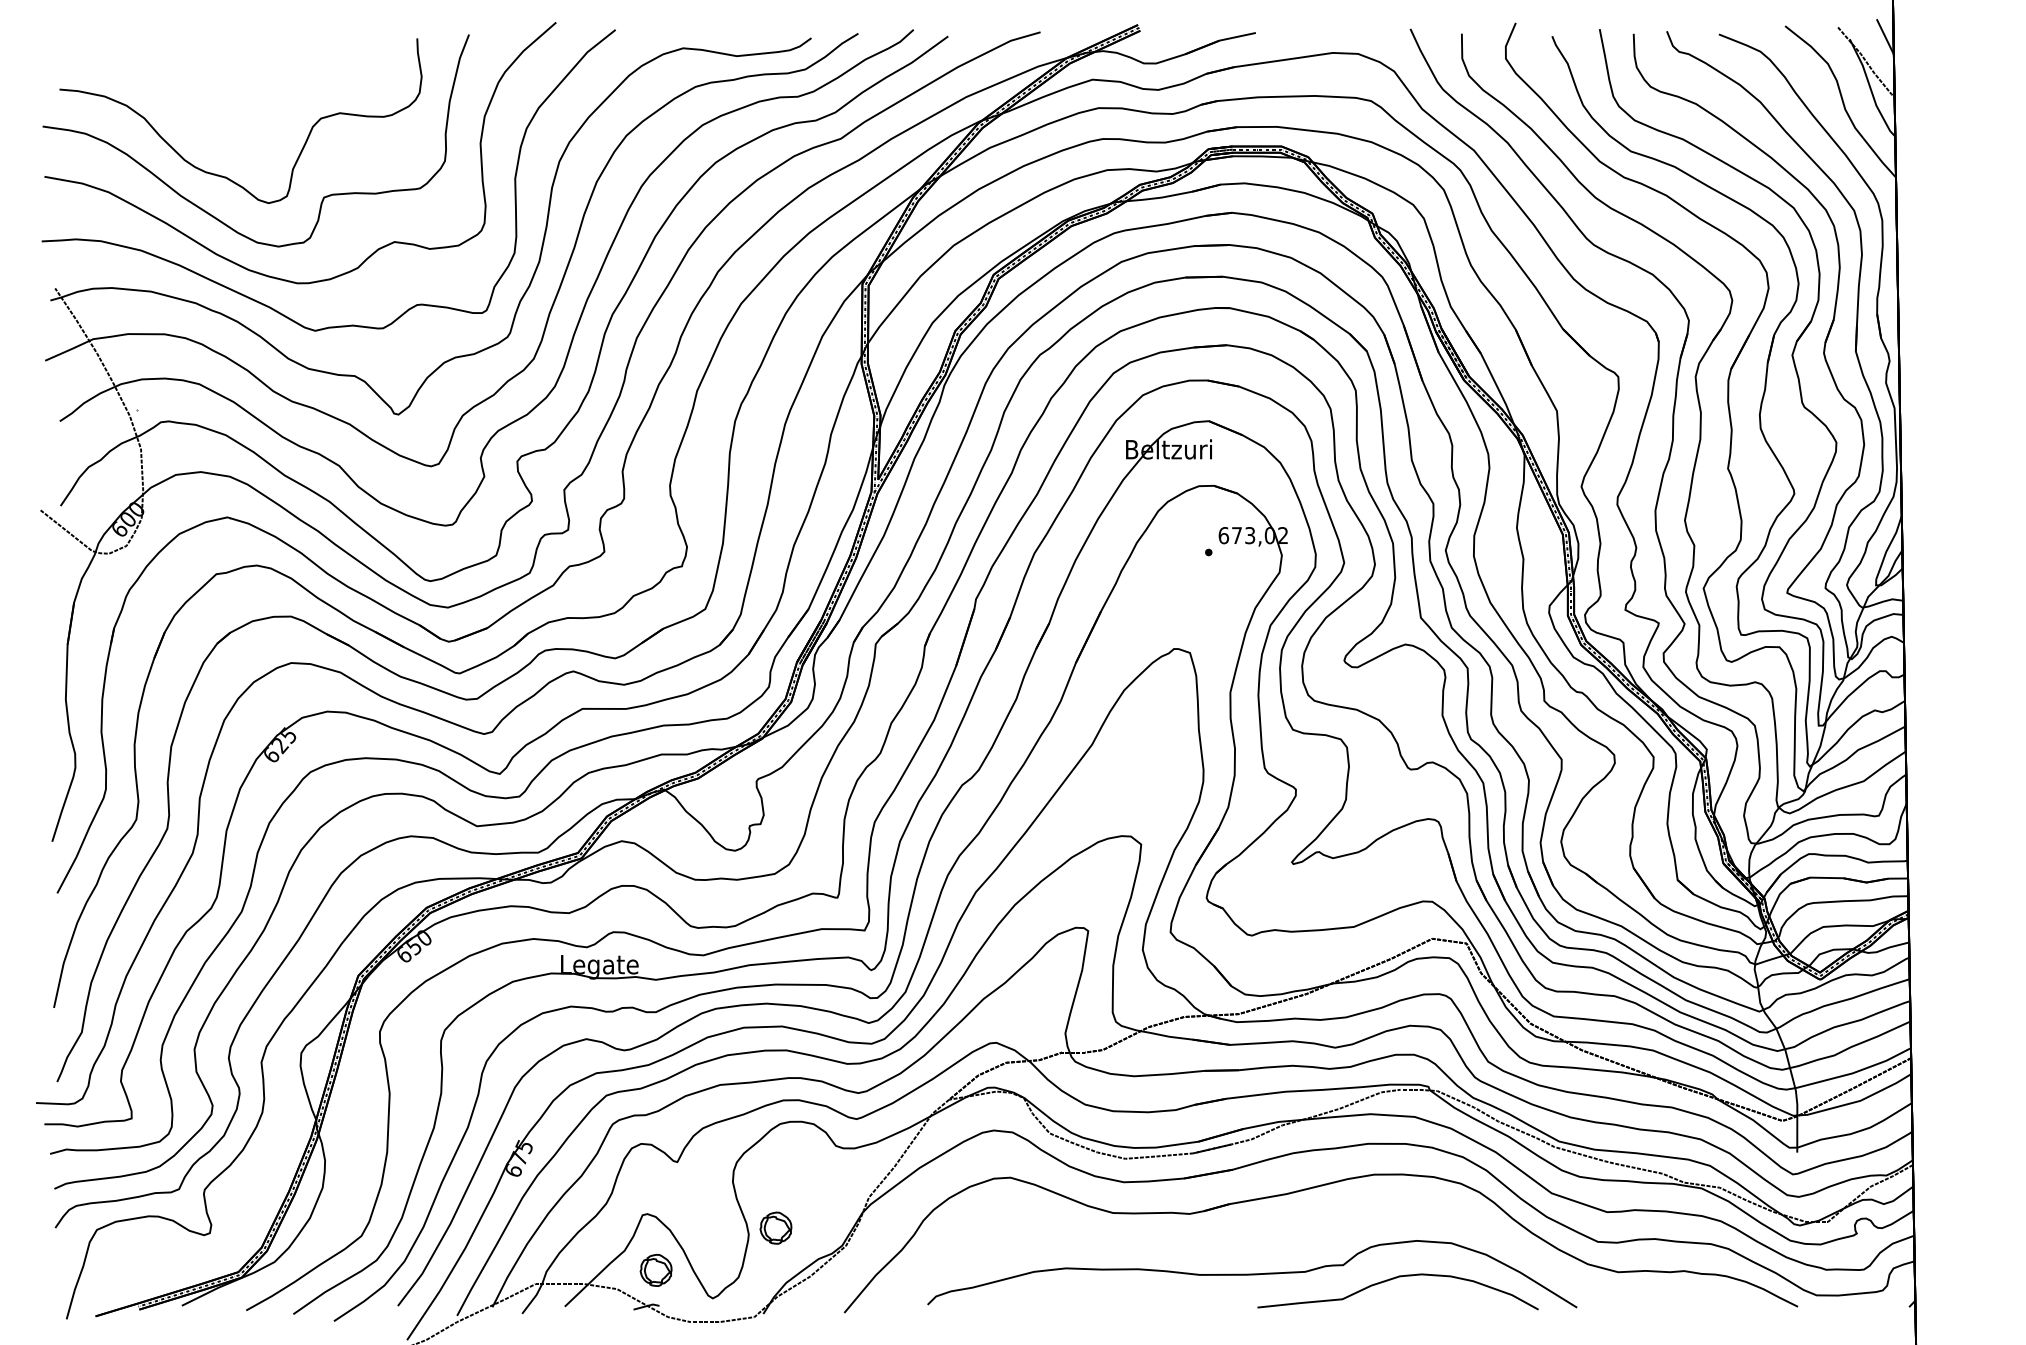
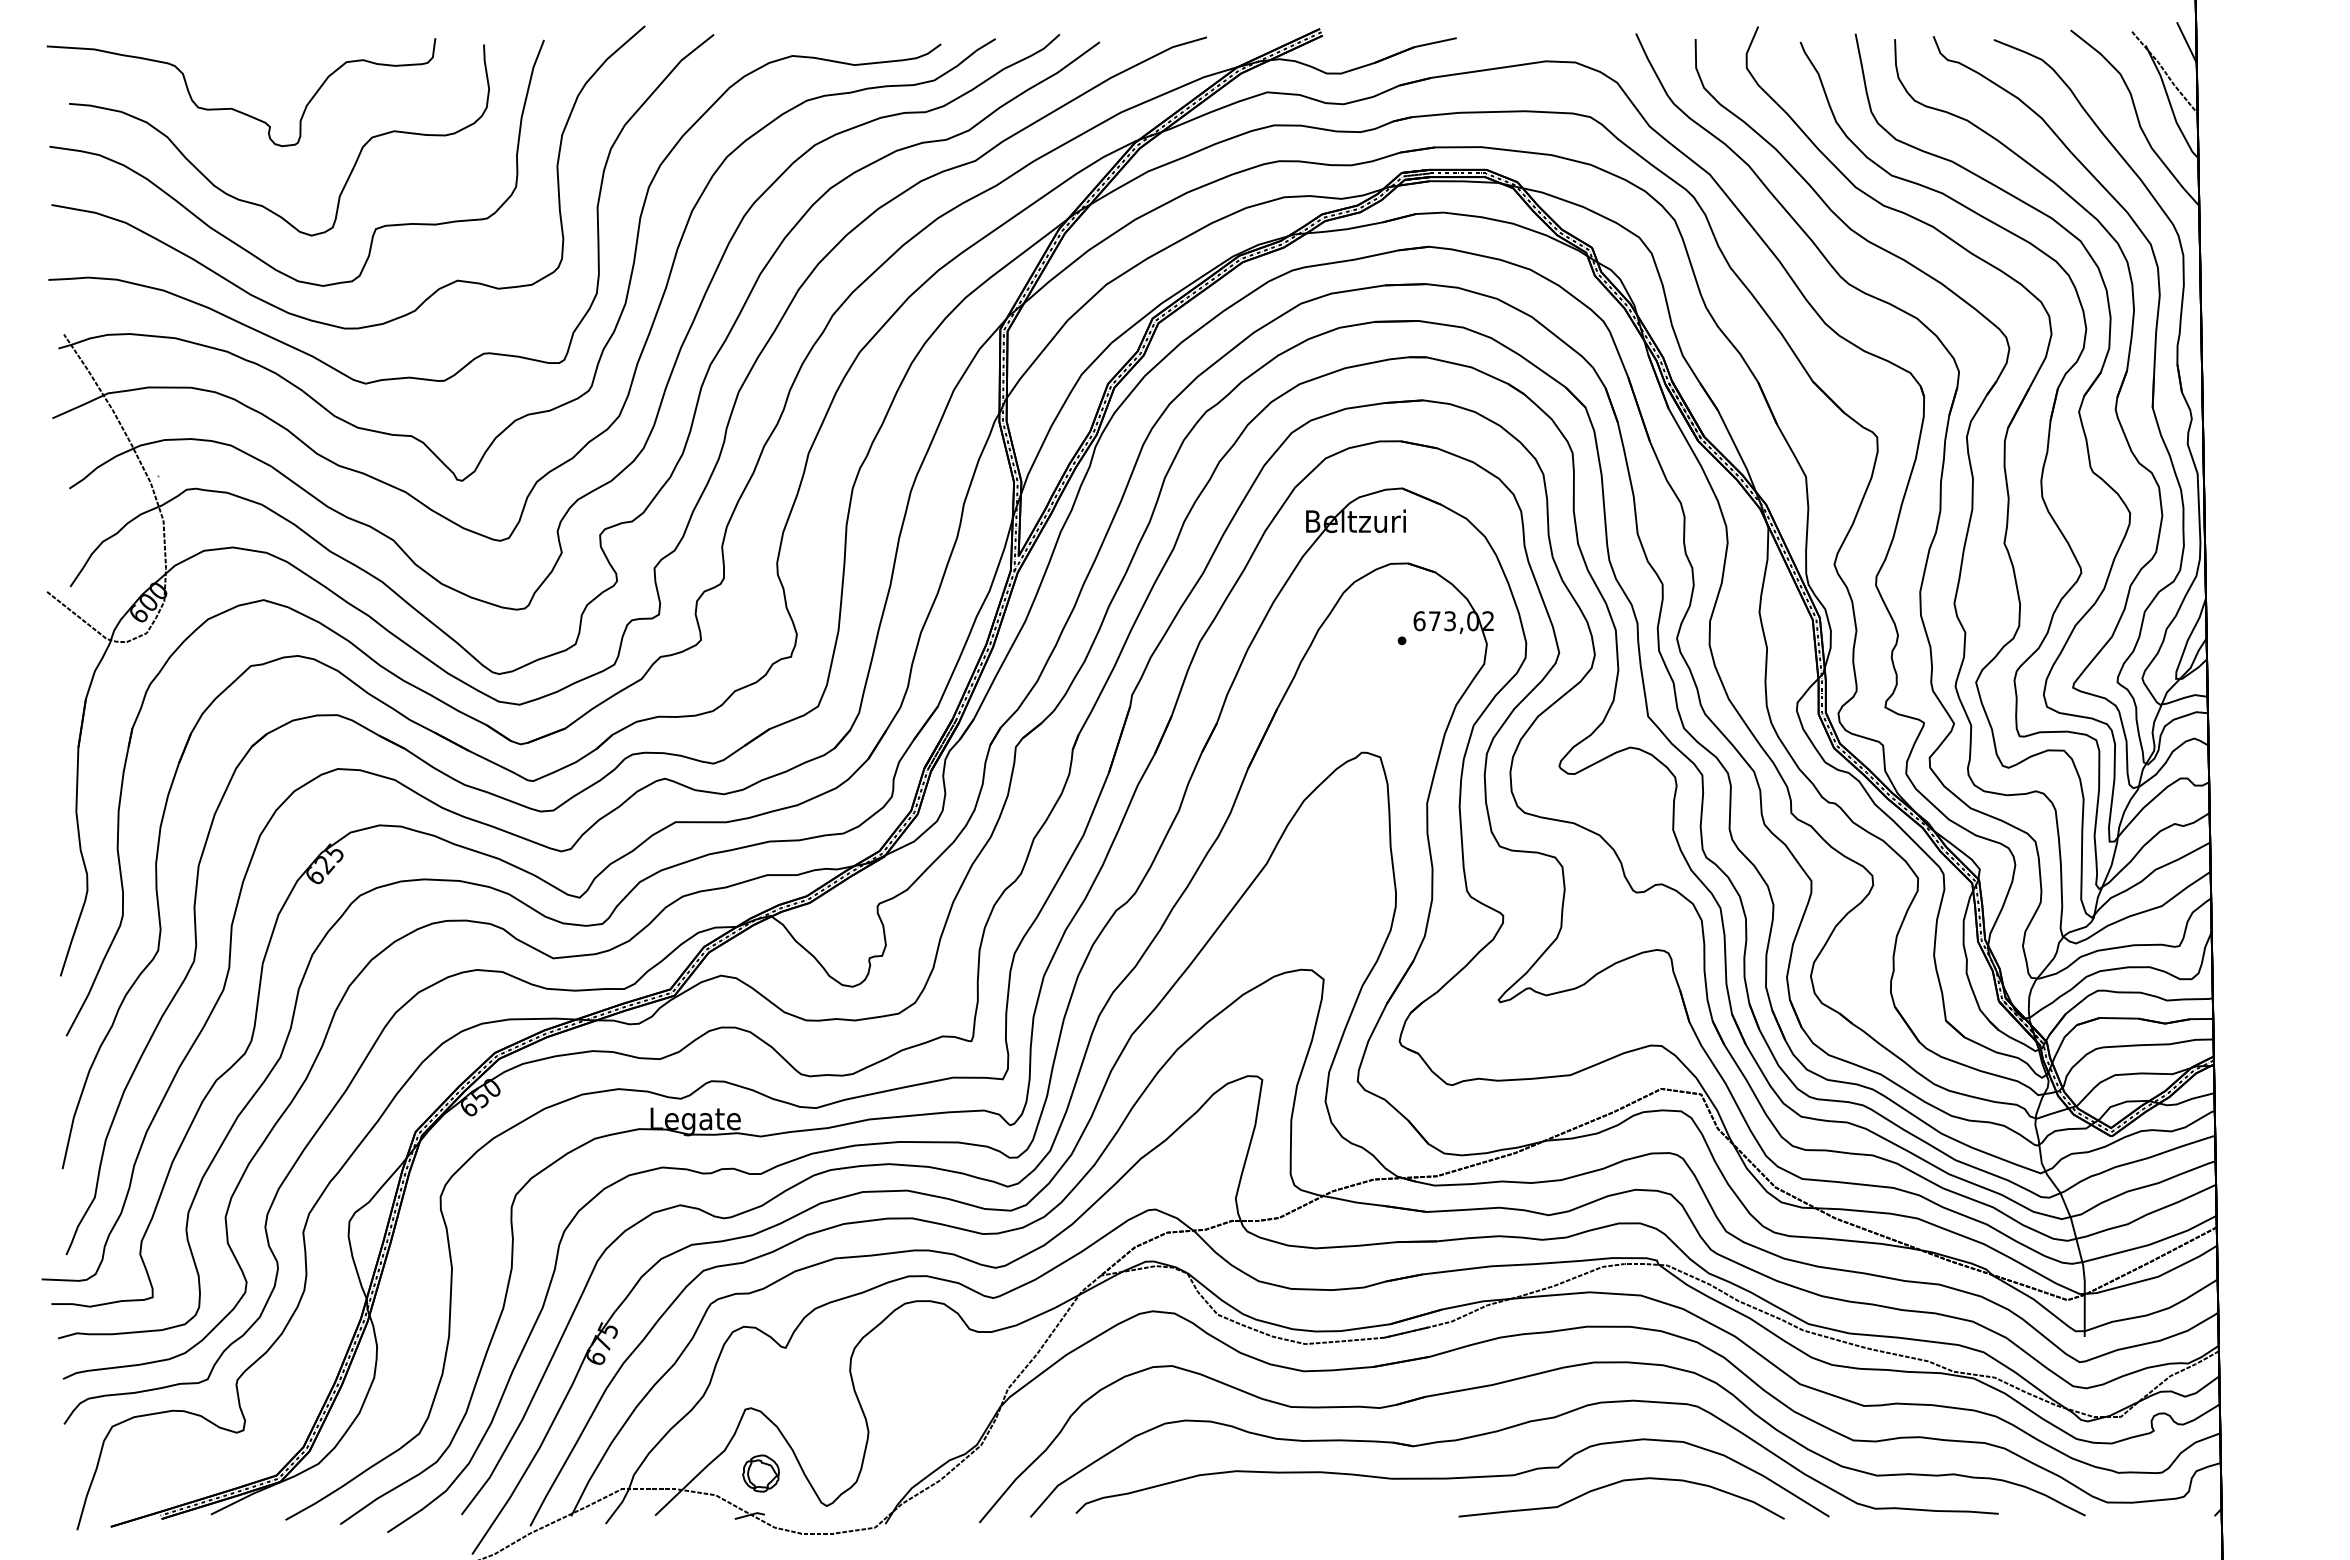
curve: (203, 94) -> (236, 109), added
part: (775, 1228) -> (899, 1424), removed
part: (1299, 1232) -> (1507, 1429), added

